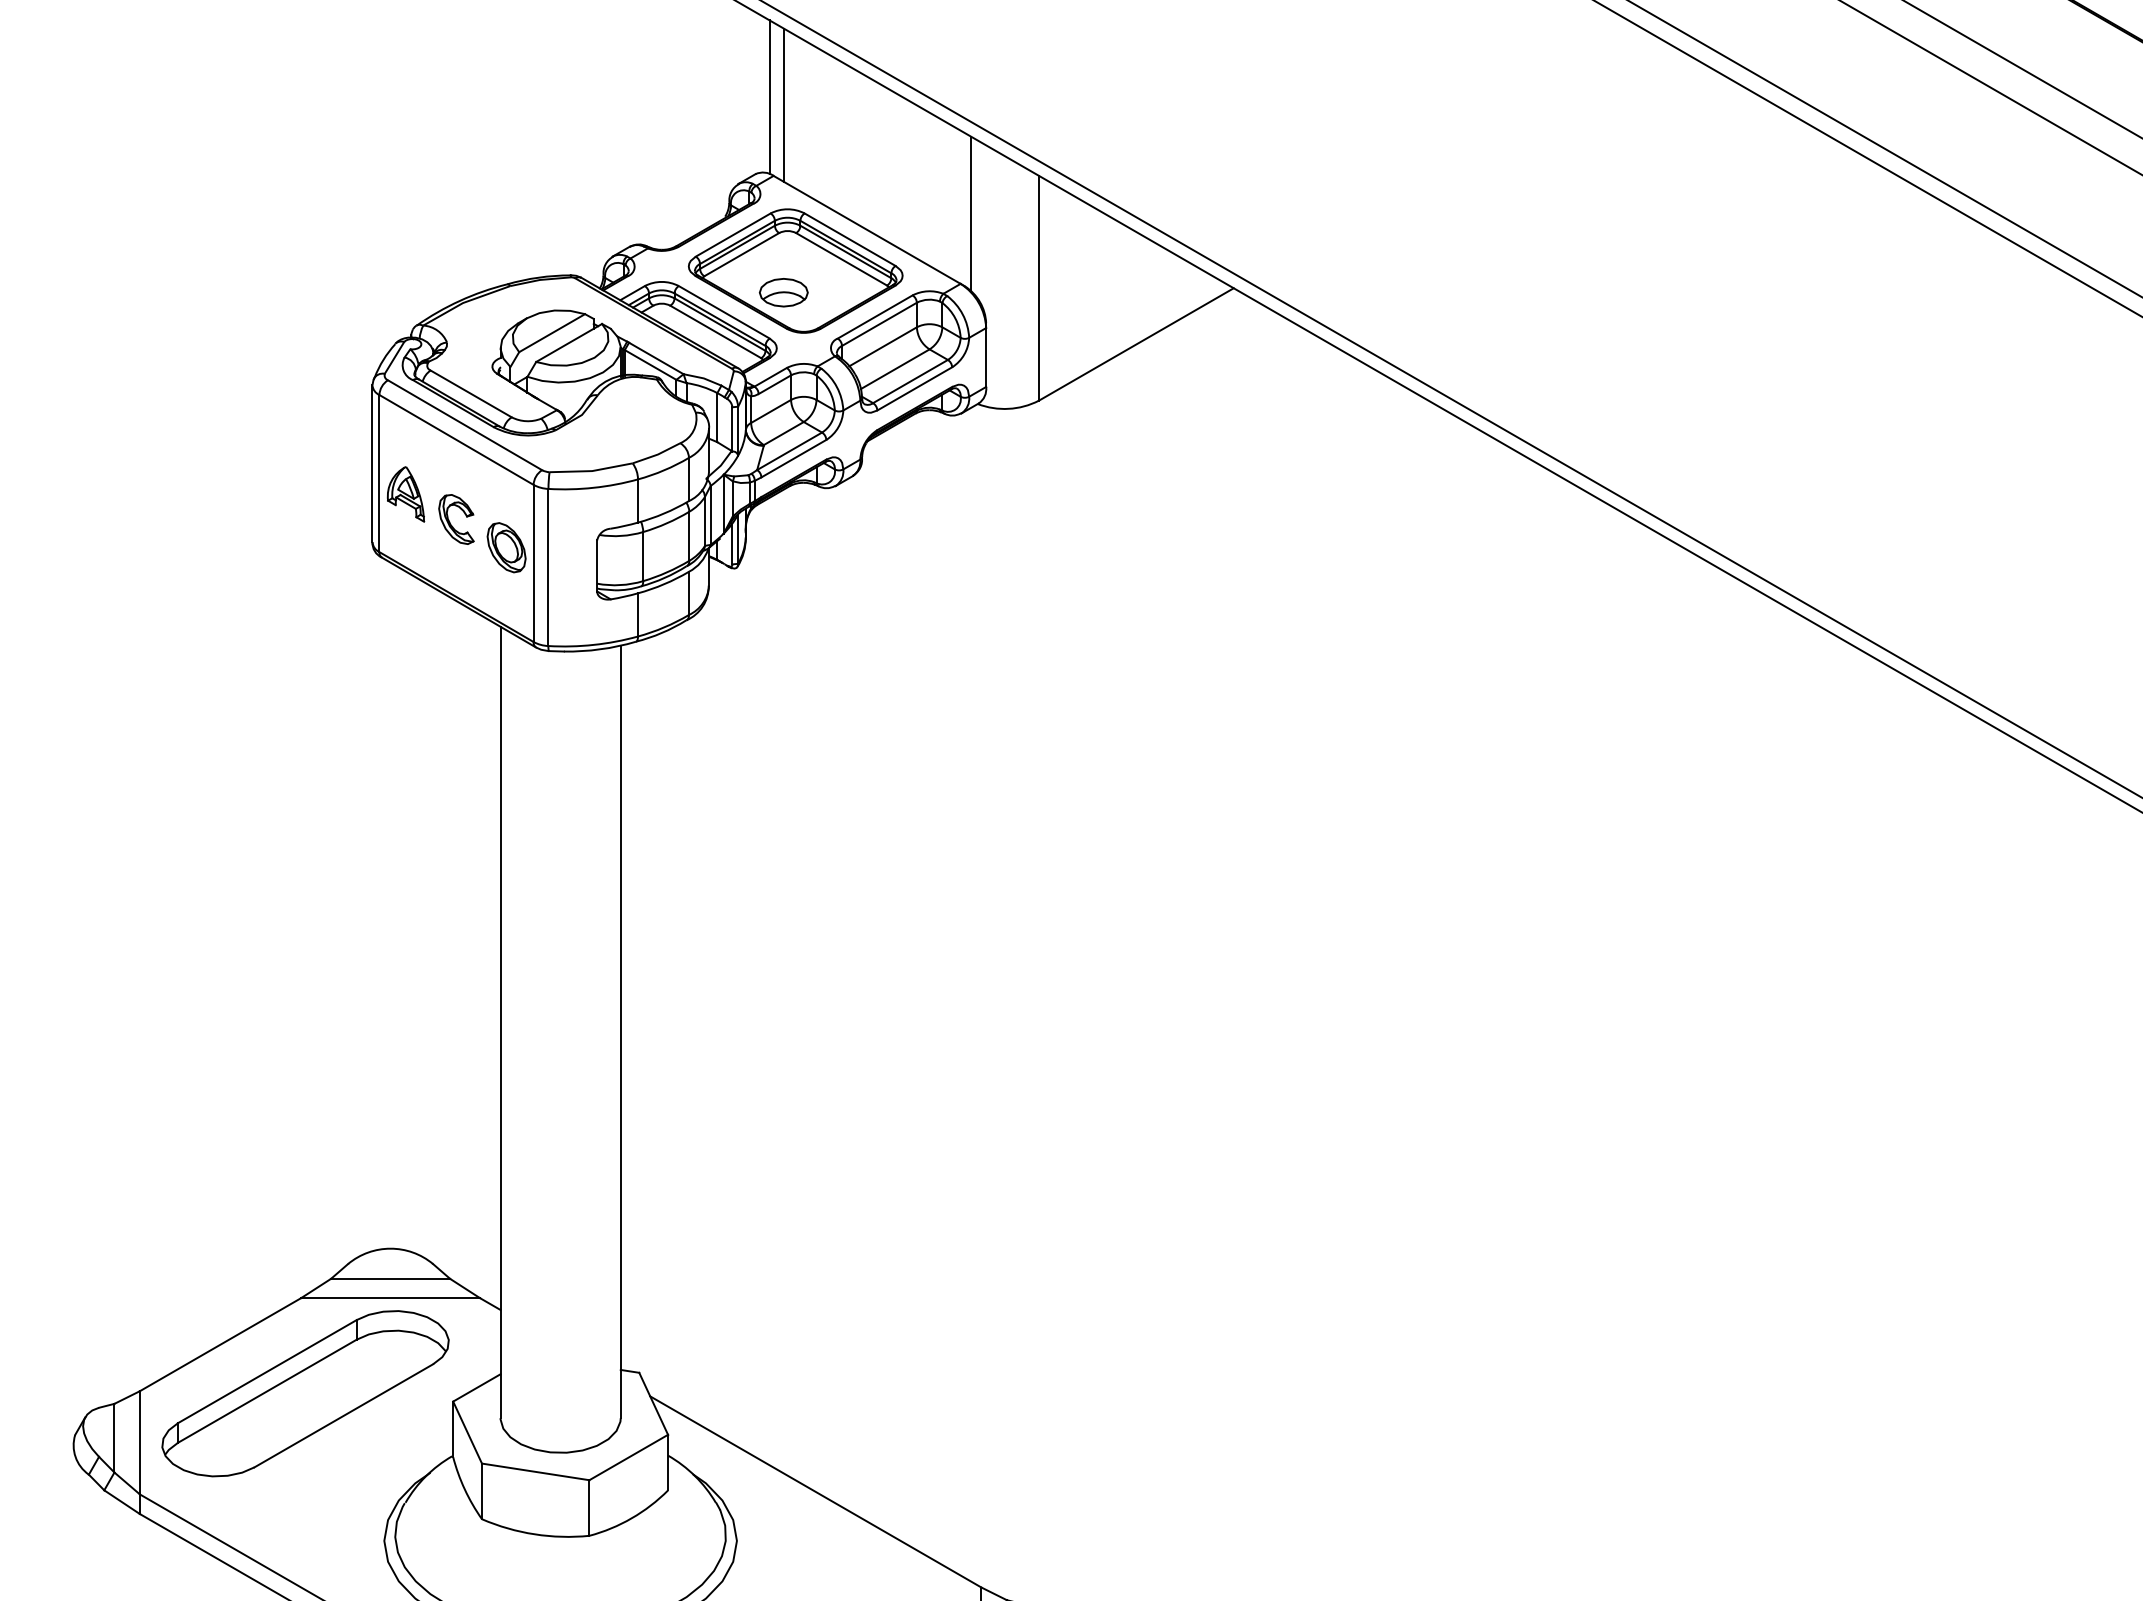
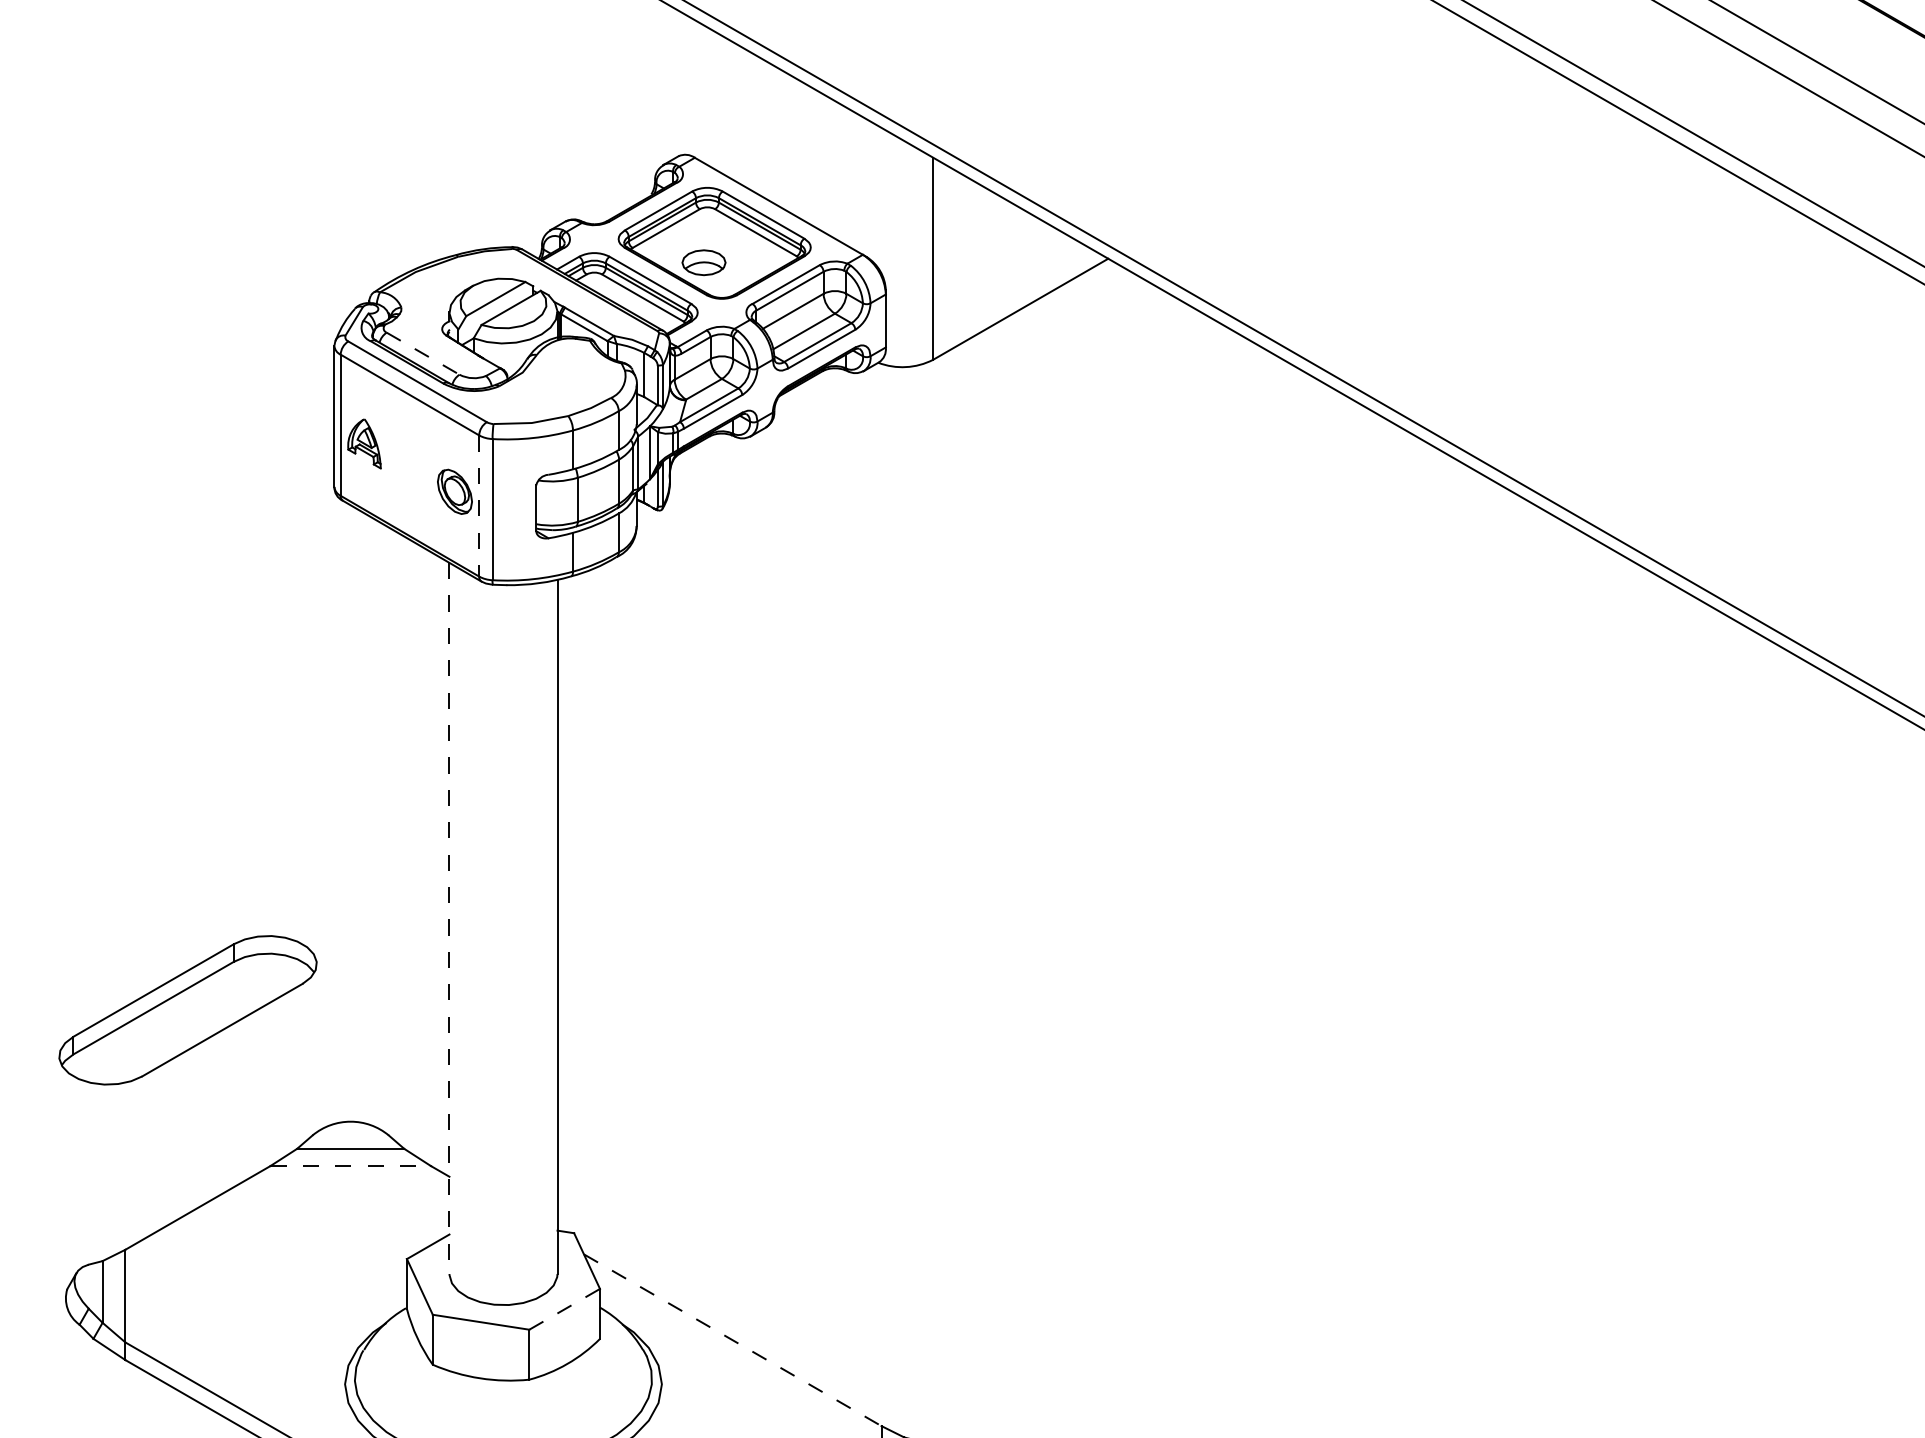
line: (769, 97) -> (691, 87), removed
line: (783, 104) -> (703, 93), removed
line: (970, 213) -> (871, 191), removed
line: (471, 393) -> (423, 353), solid -> dashed
part: (450, 522) -> (404, 469), removed
line: (533, 563) -> (479, 506), solid -> dashed
line: (500, 1022) -> (449, 918), solid -> dashed
line: (391, 1298) -> (351, 1166), solid -> dashed
part: (305, 1393) -> (187, 1010), moved
line: (629, 1457) -> (565, 1309), solid -> dashed
line: (816, 1492) -> (733, 1340), solid -> dashed

